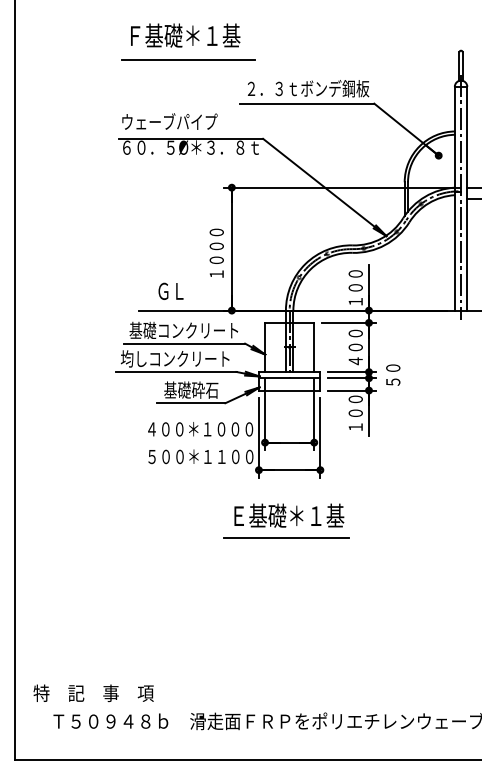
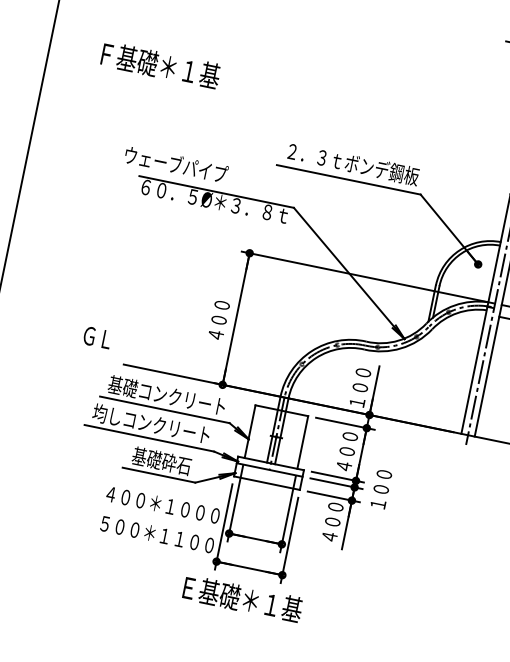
text: (185, 35) -> (160, 65), moved
line: (187, 59) -> (230, 106), removed
text: (169, 121) -> (176, 164), moved
text: (216, 252) -> (219, 319), １０００ -> ４００
text: (170, 290) -> (97, 336), moved
text: (393, 374) -> (381, 488), ５０ -> １００
text: (355, 426) -> (329, 536), １００ -> ４００
text: (289, 515) -> (243, 598), moved
line: (286, 537) -> (231, 639), removed

